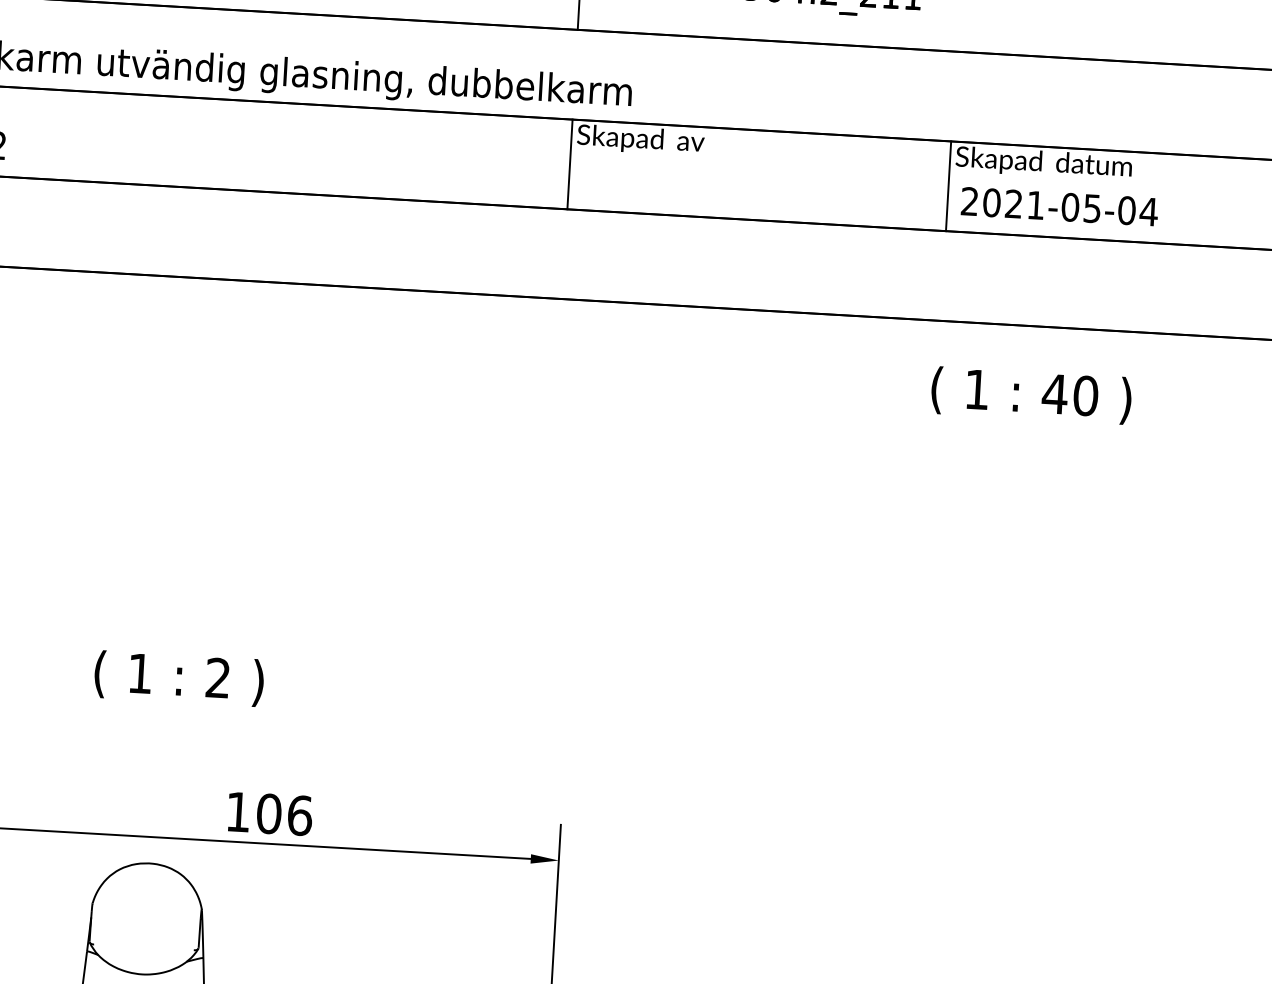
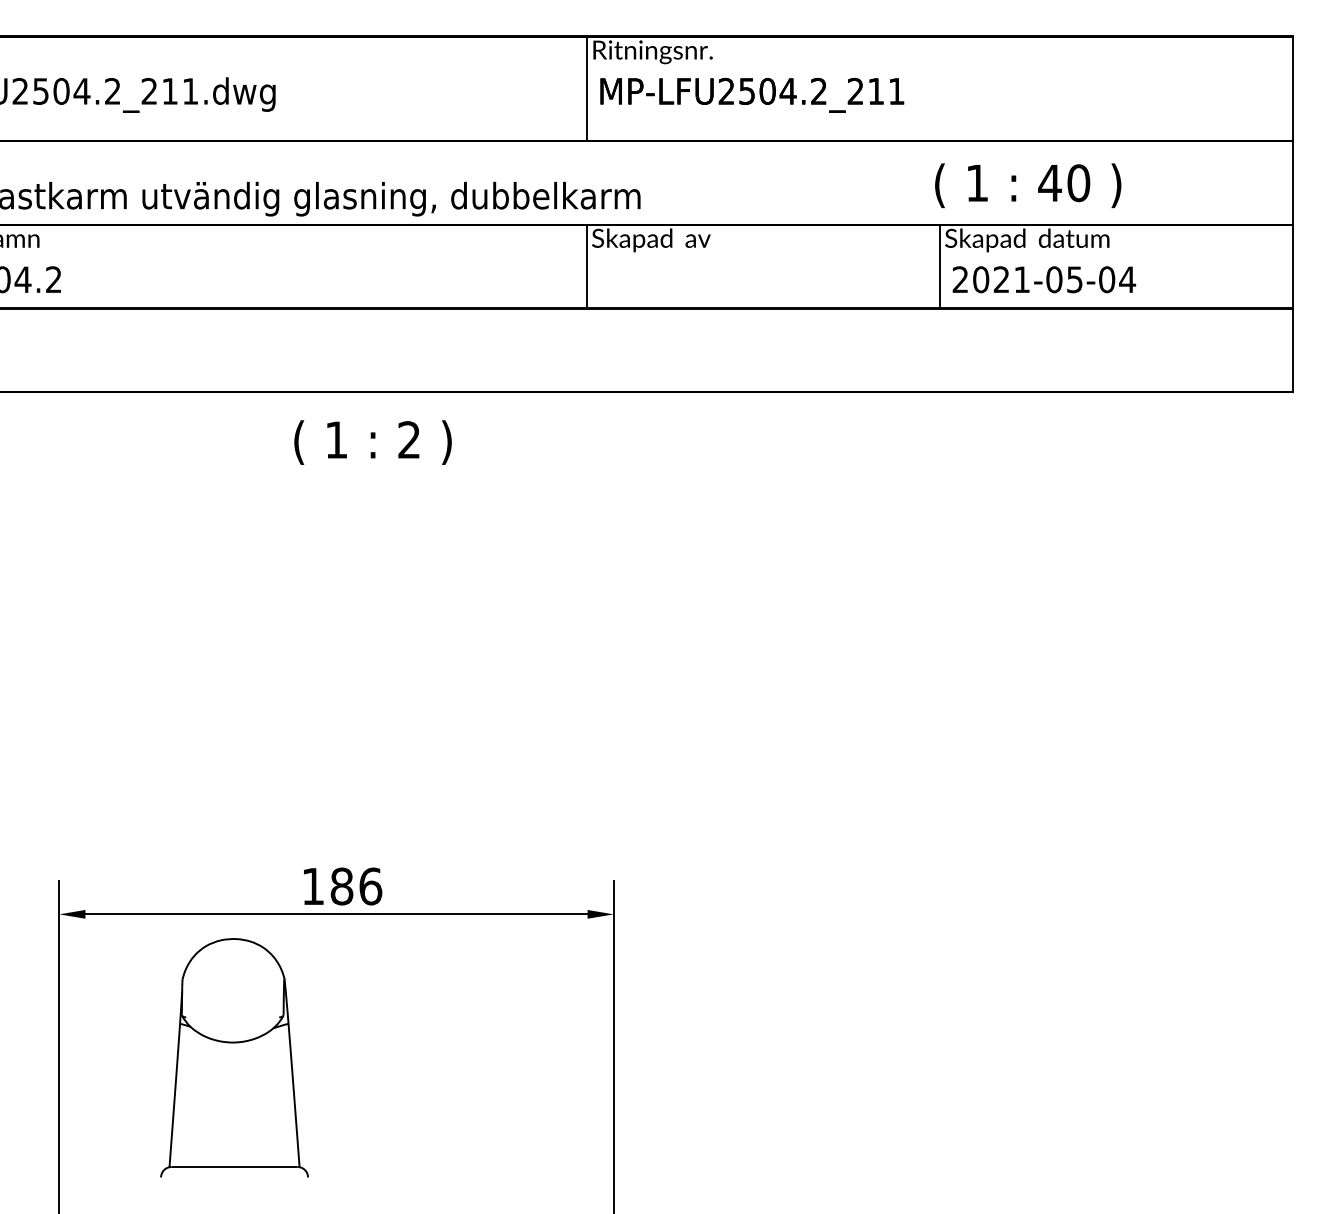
text: (1031, 395) -> (1028, 185), moved
text: (178, 678) -> (372, 442), moved
text: (268, 813) -> (341, 886), 106 -> 186

